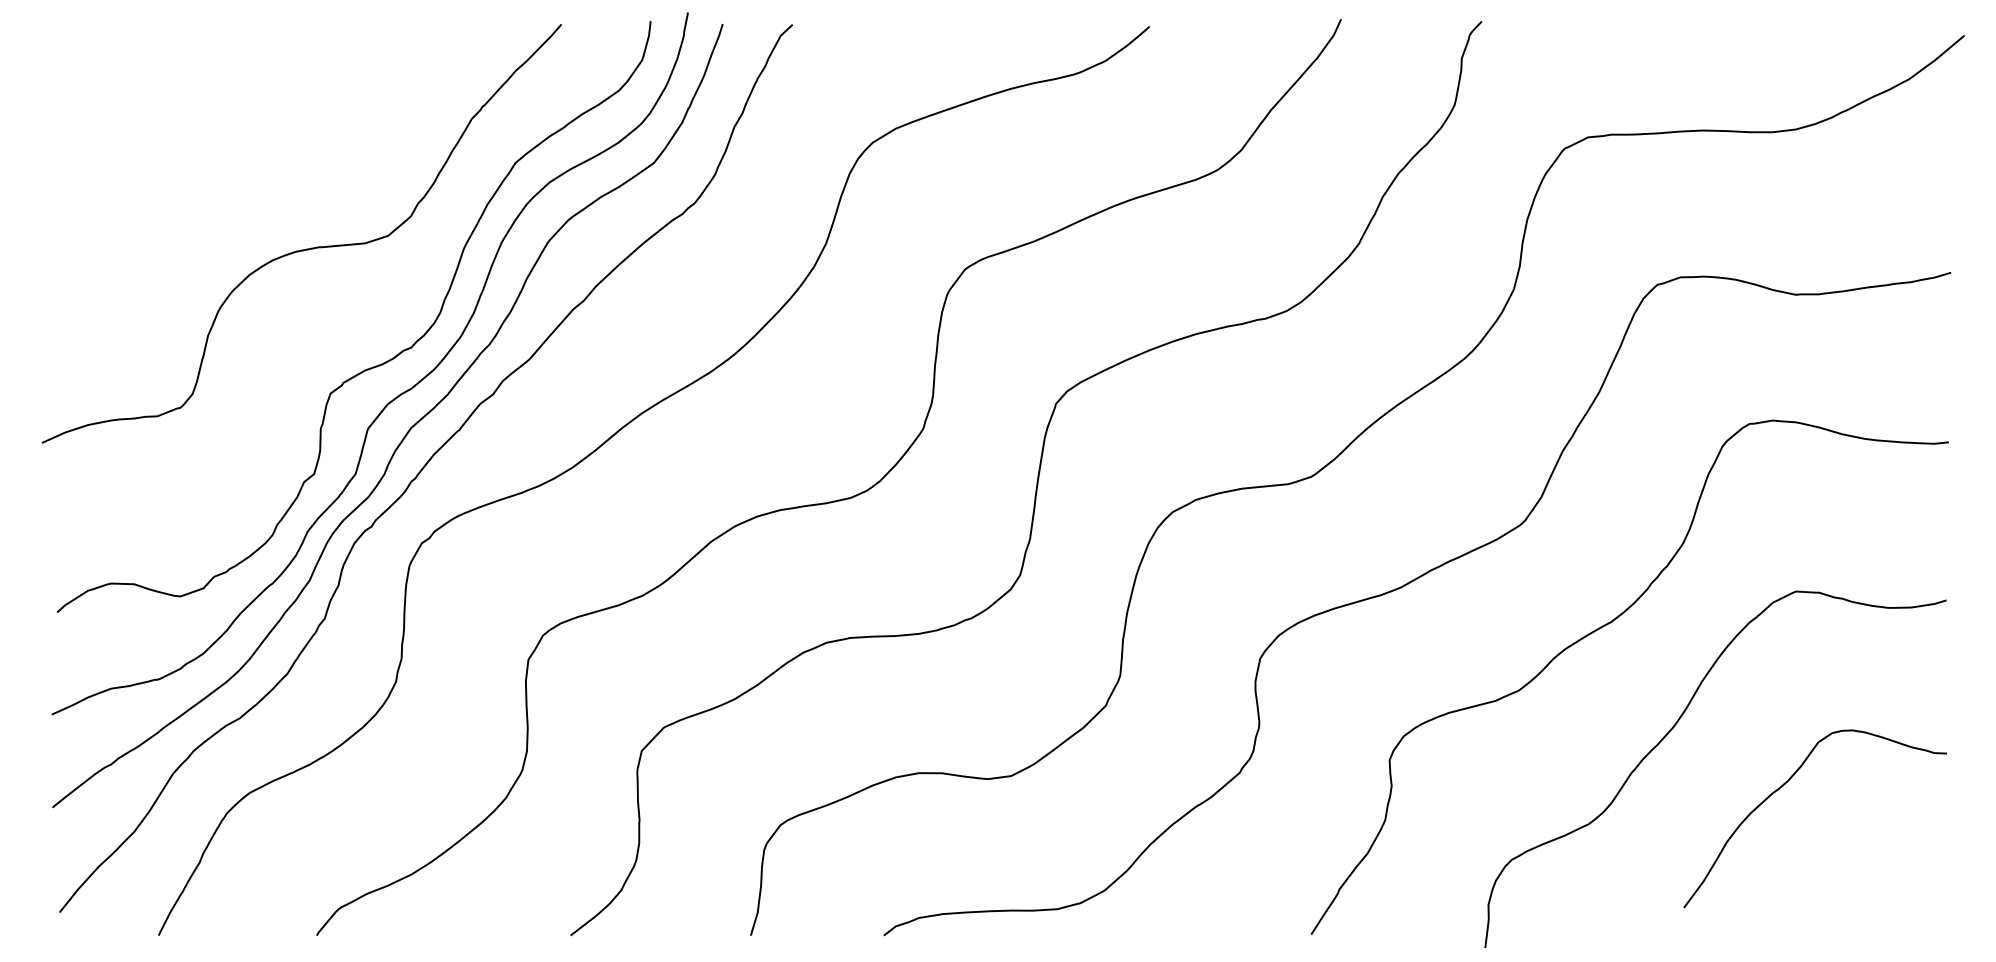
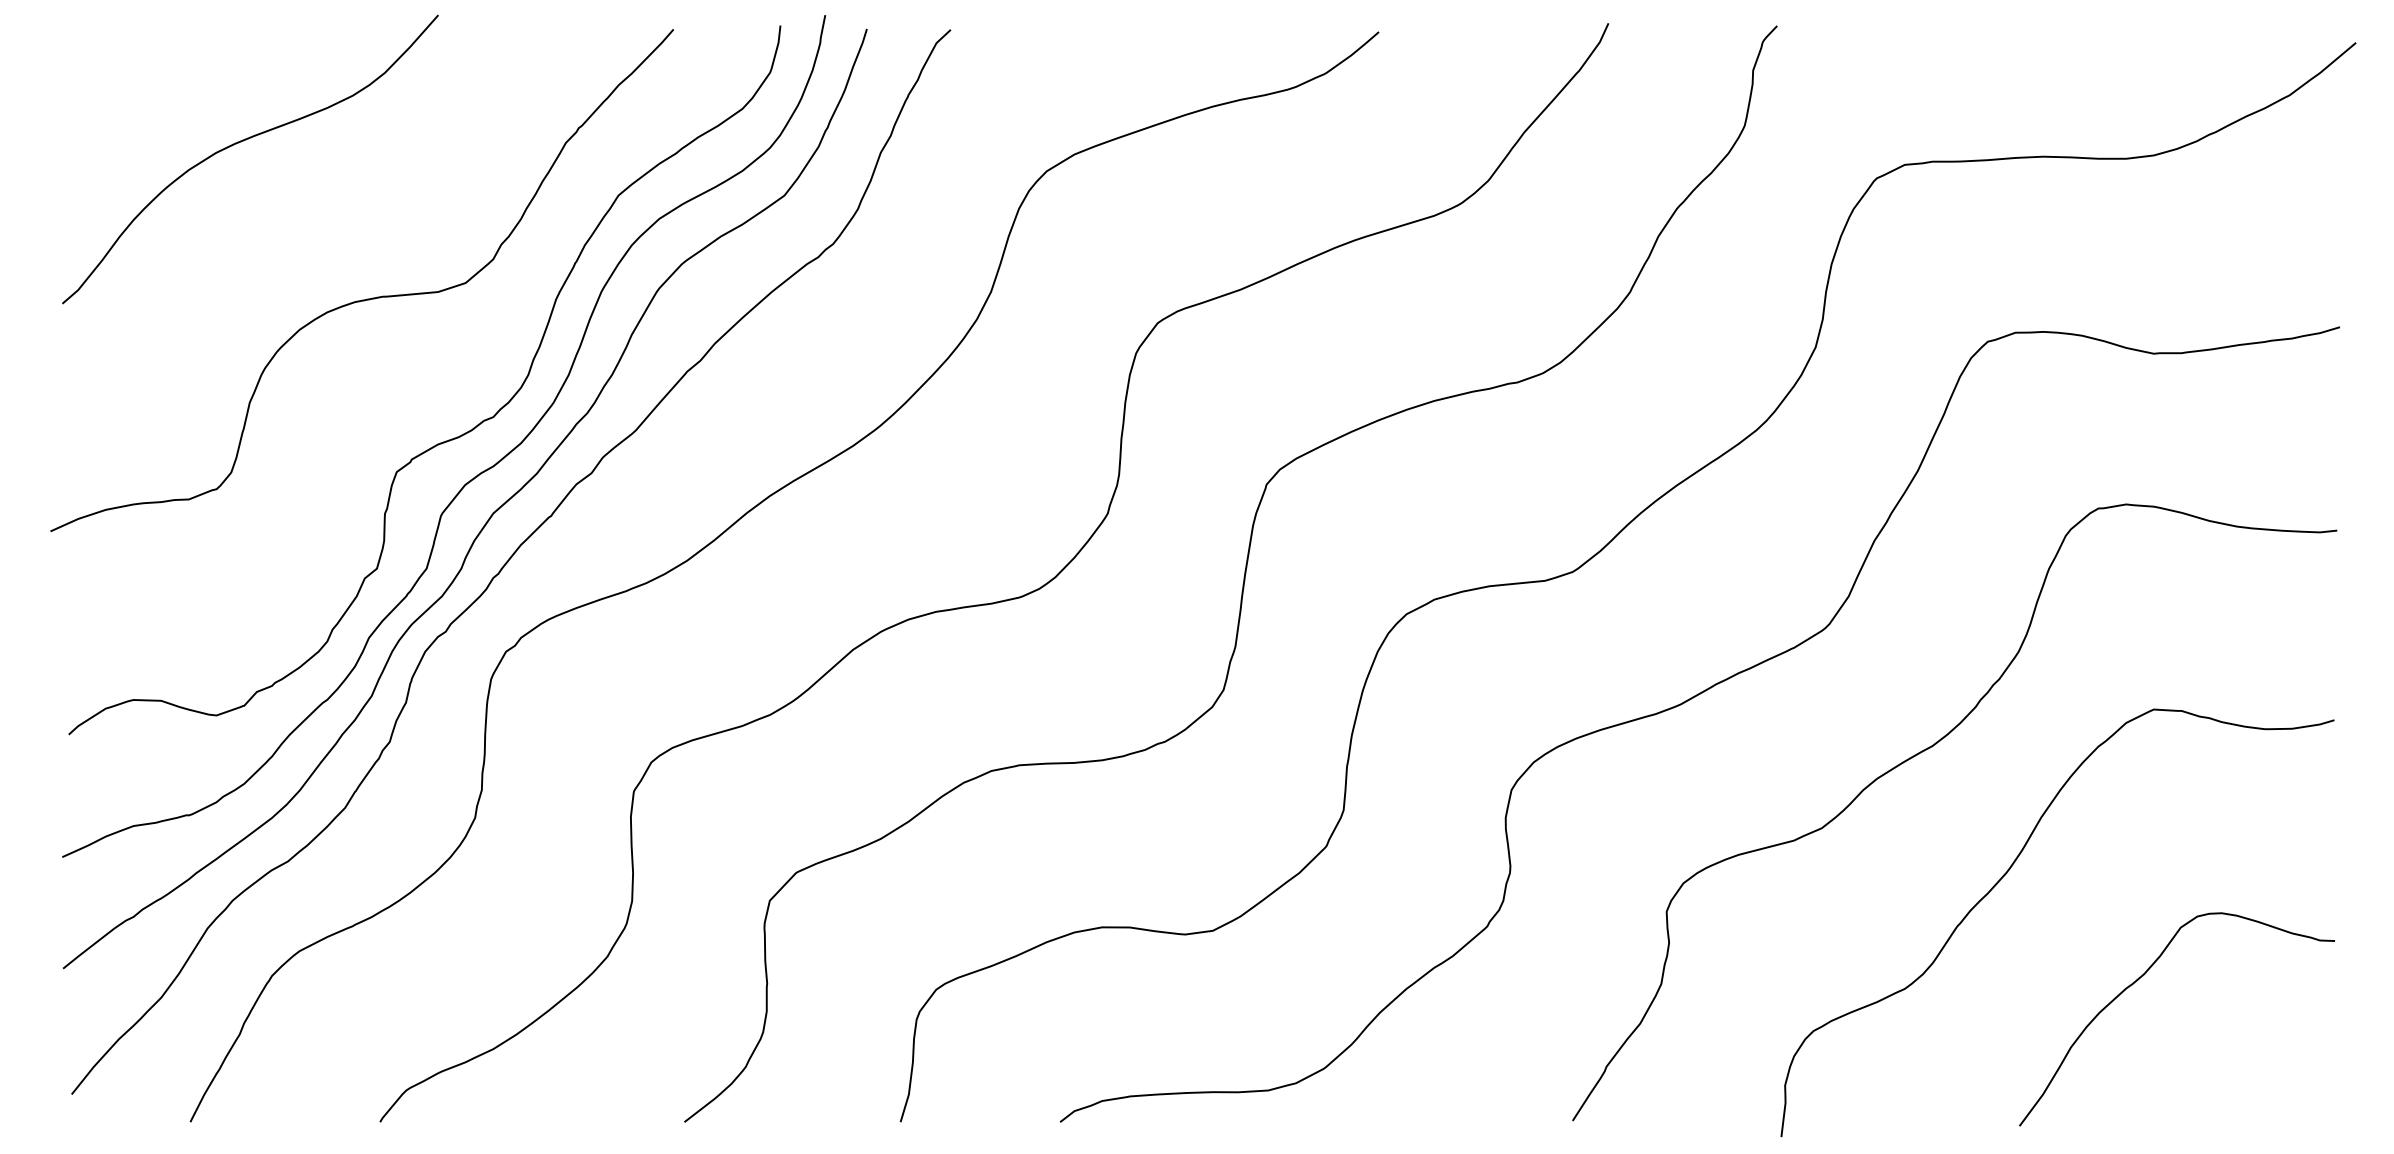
curve: (204, 117) -> (245, 141), added
curve: (1783, 786) -> (2138, 980), moved

